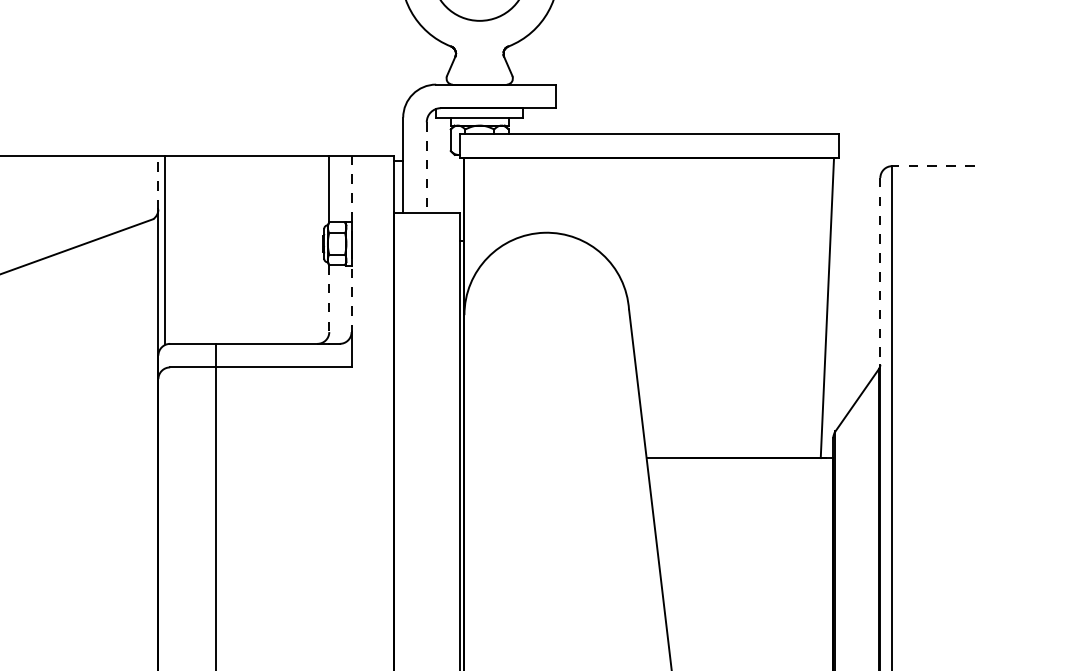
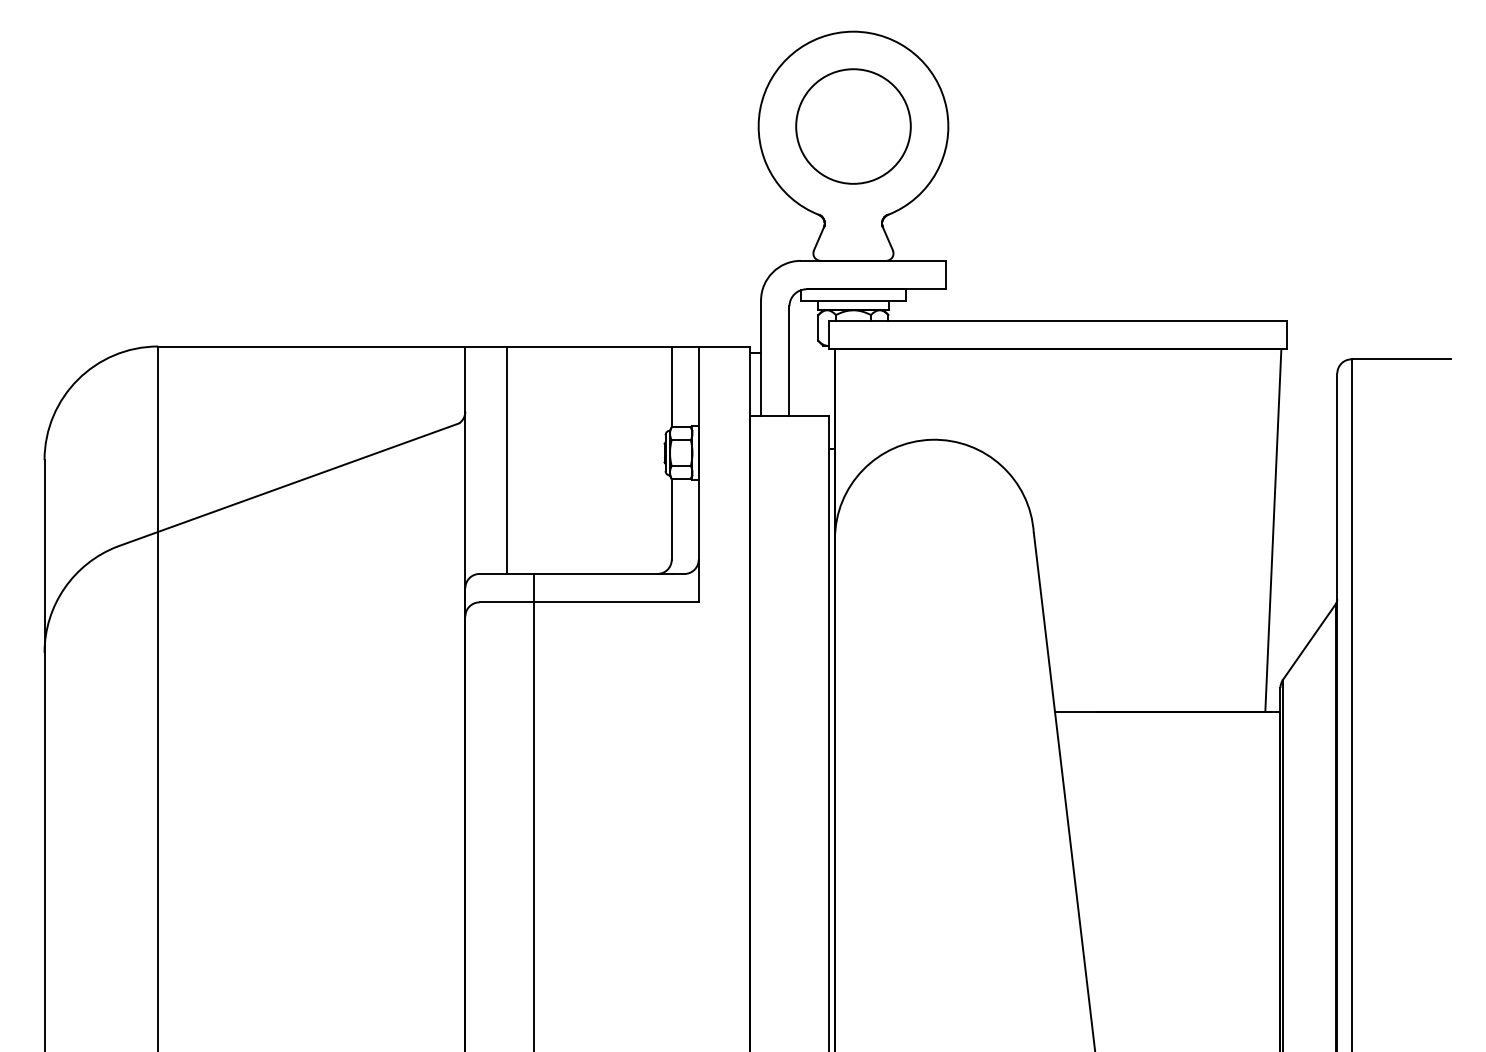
line: (933, 166) -> (1401, 359), dashed -> solid
line: (426, 167) -> (789, 361), dashed -> solid
line: (158, 182) -> (465, 379), dashed -> solid
line: (351, 244) -> (698, 453), dashed -> solid
line: (165, 249) -> (507, 459), moved
line: (880, 271) -> (1337, 486), dashed -> solid
line: (329, 298) -> (671, 519), dashed -> solid

